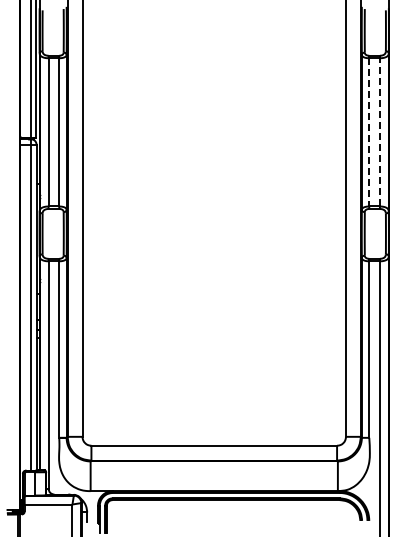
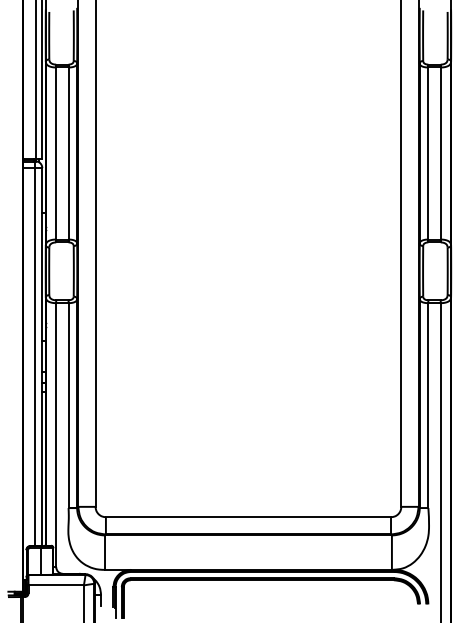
line: (379, 131) -> (440, 152), dashed -> solid
line: (369, 132) -> (428, 153), dashed -> solid

